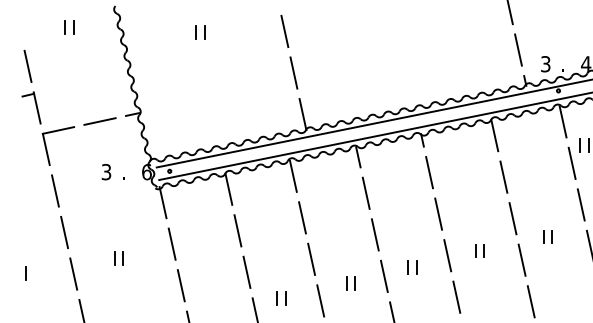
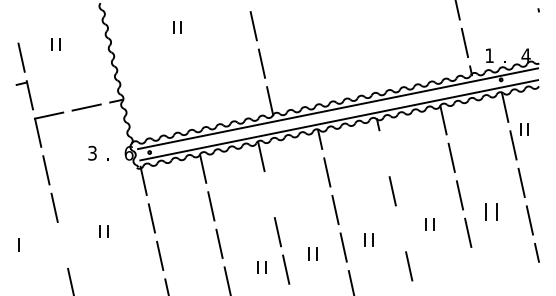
part: (68, 27) -> (55, 44), moved
text: (545, 63) -> (489, 55), 3 -> 1
line: (429, 172) -> (384, 153), removed
line: (302, 217) -> (269, 194), removed
part: (547, 236) -> (491, 211), size x1.4
line: (447, 255) -> (400, 228), removed
line: (73, 274) -> (62, 245), removed
part: (281, 298) -> (261, 267), moved
line: (531, 301) -> (476, 270), removed

